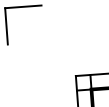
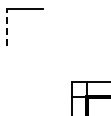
line: (6, 26) -> (6, 27), solid -> dashed

